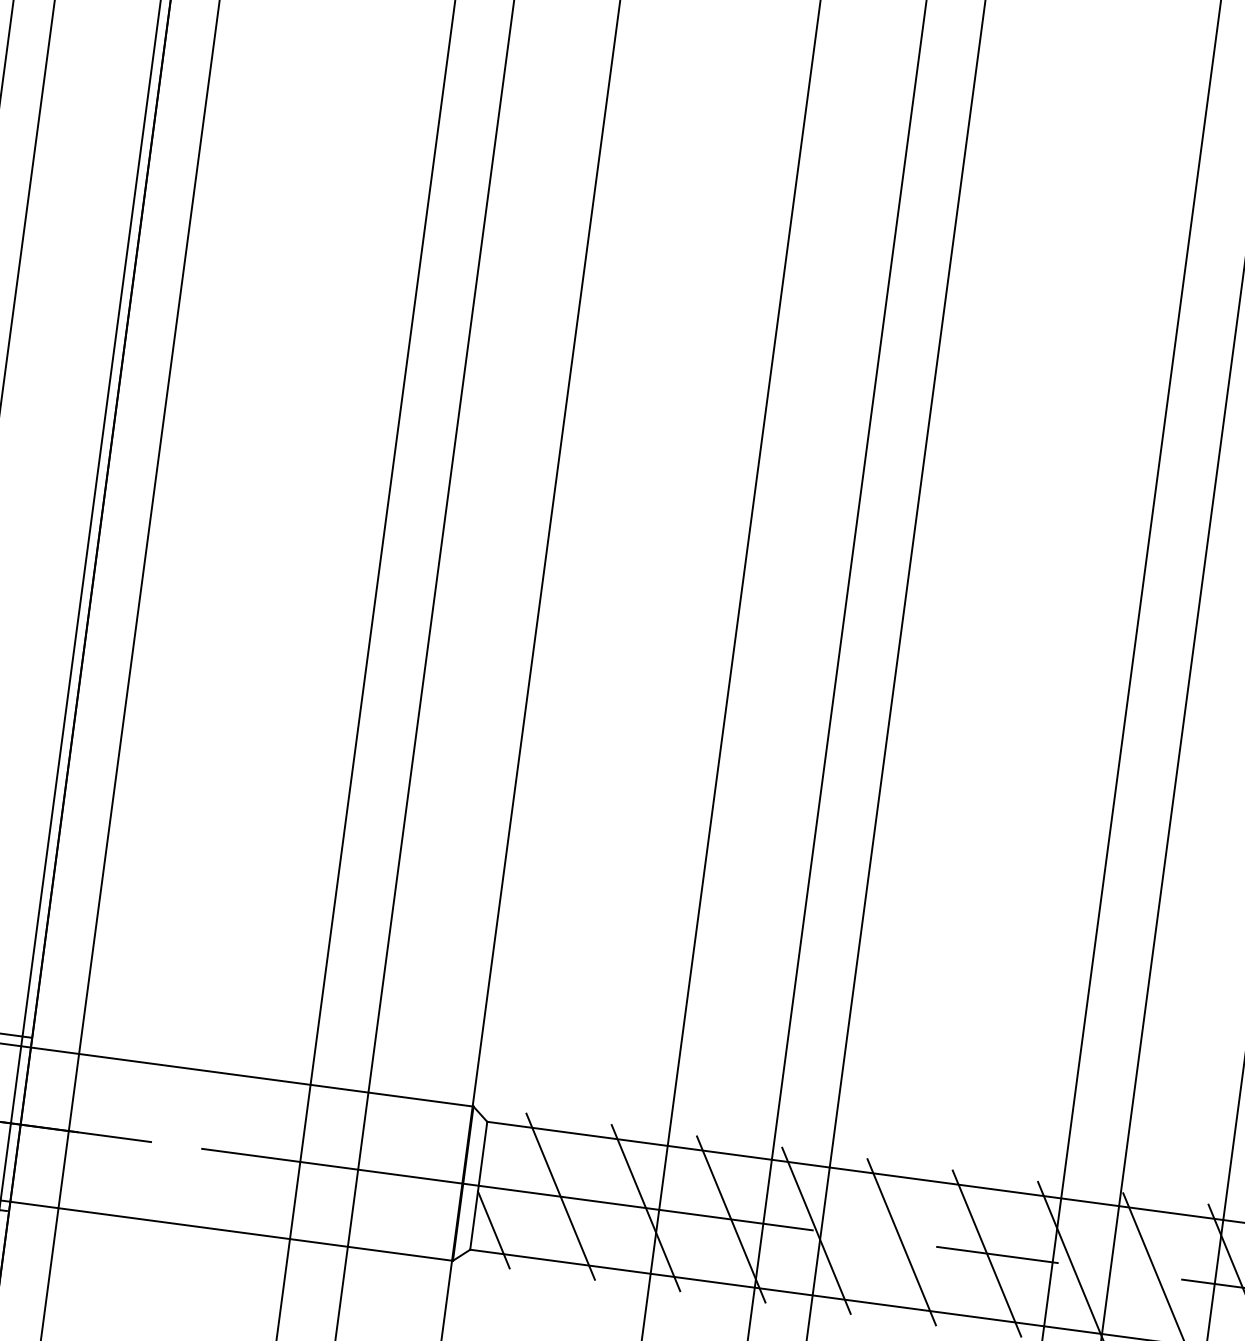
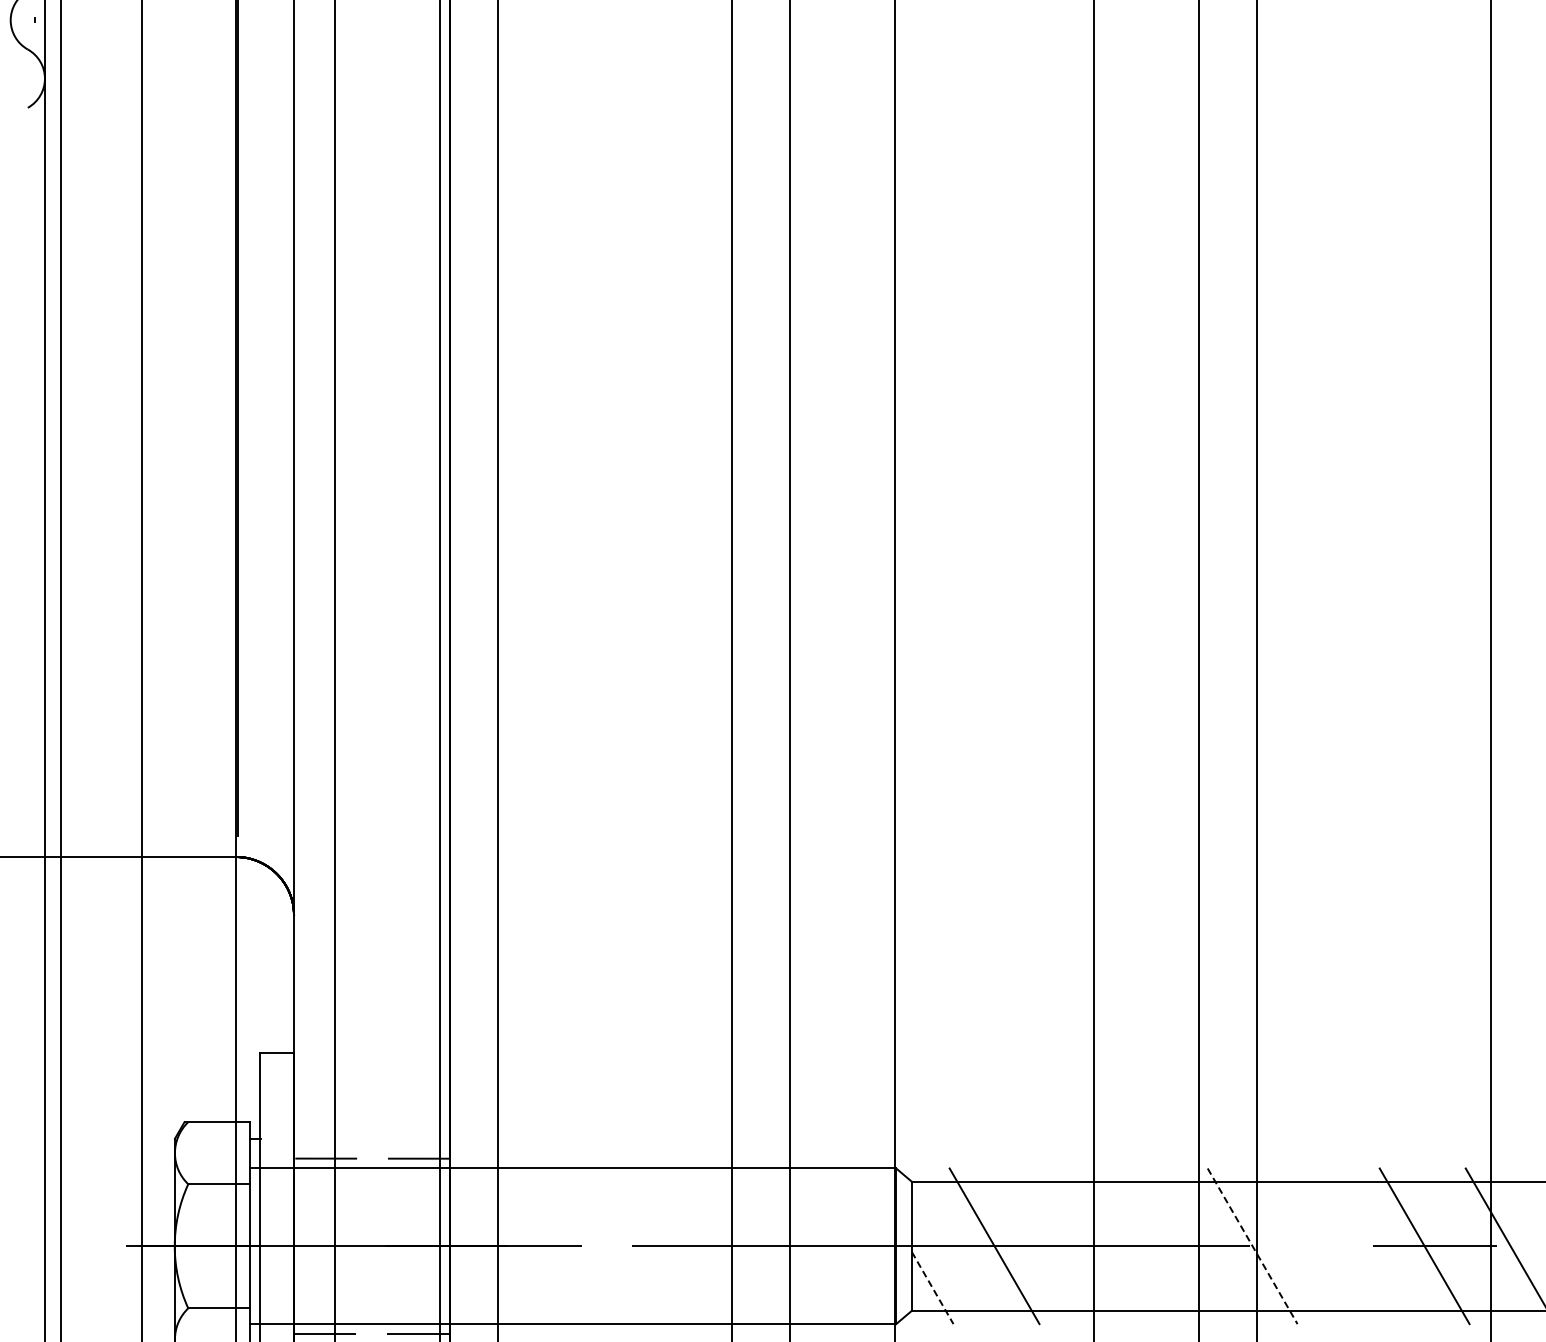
line: (645, 1208) -> (1080, 1246), removed
line: (731, 1219) -> (1166, 1246), removed
line: (493, 1230) -> (932, 1288), solid -> dashed
line: (816, 1231) -> (1252, 1246), solid -> dashed
line: (901, 1242) -> (1338, 1246), removed

